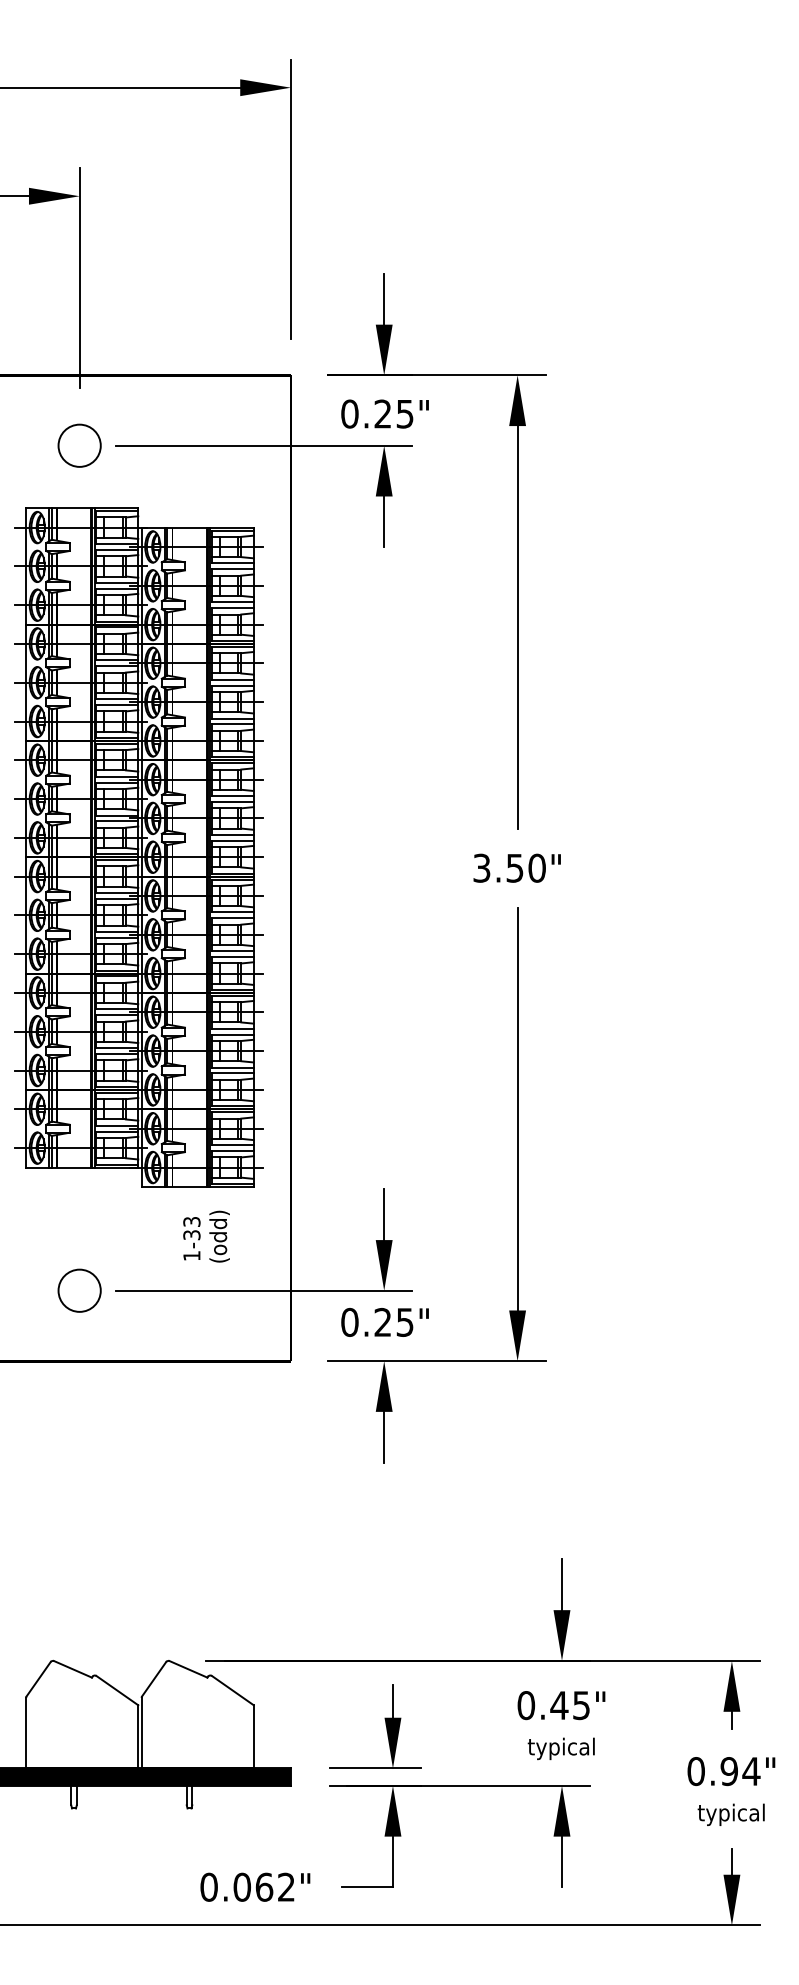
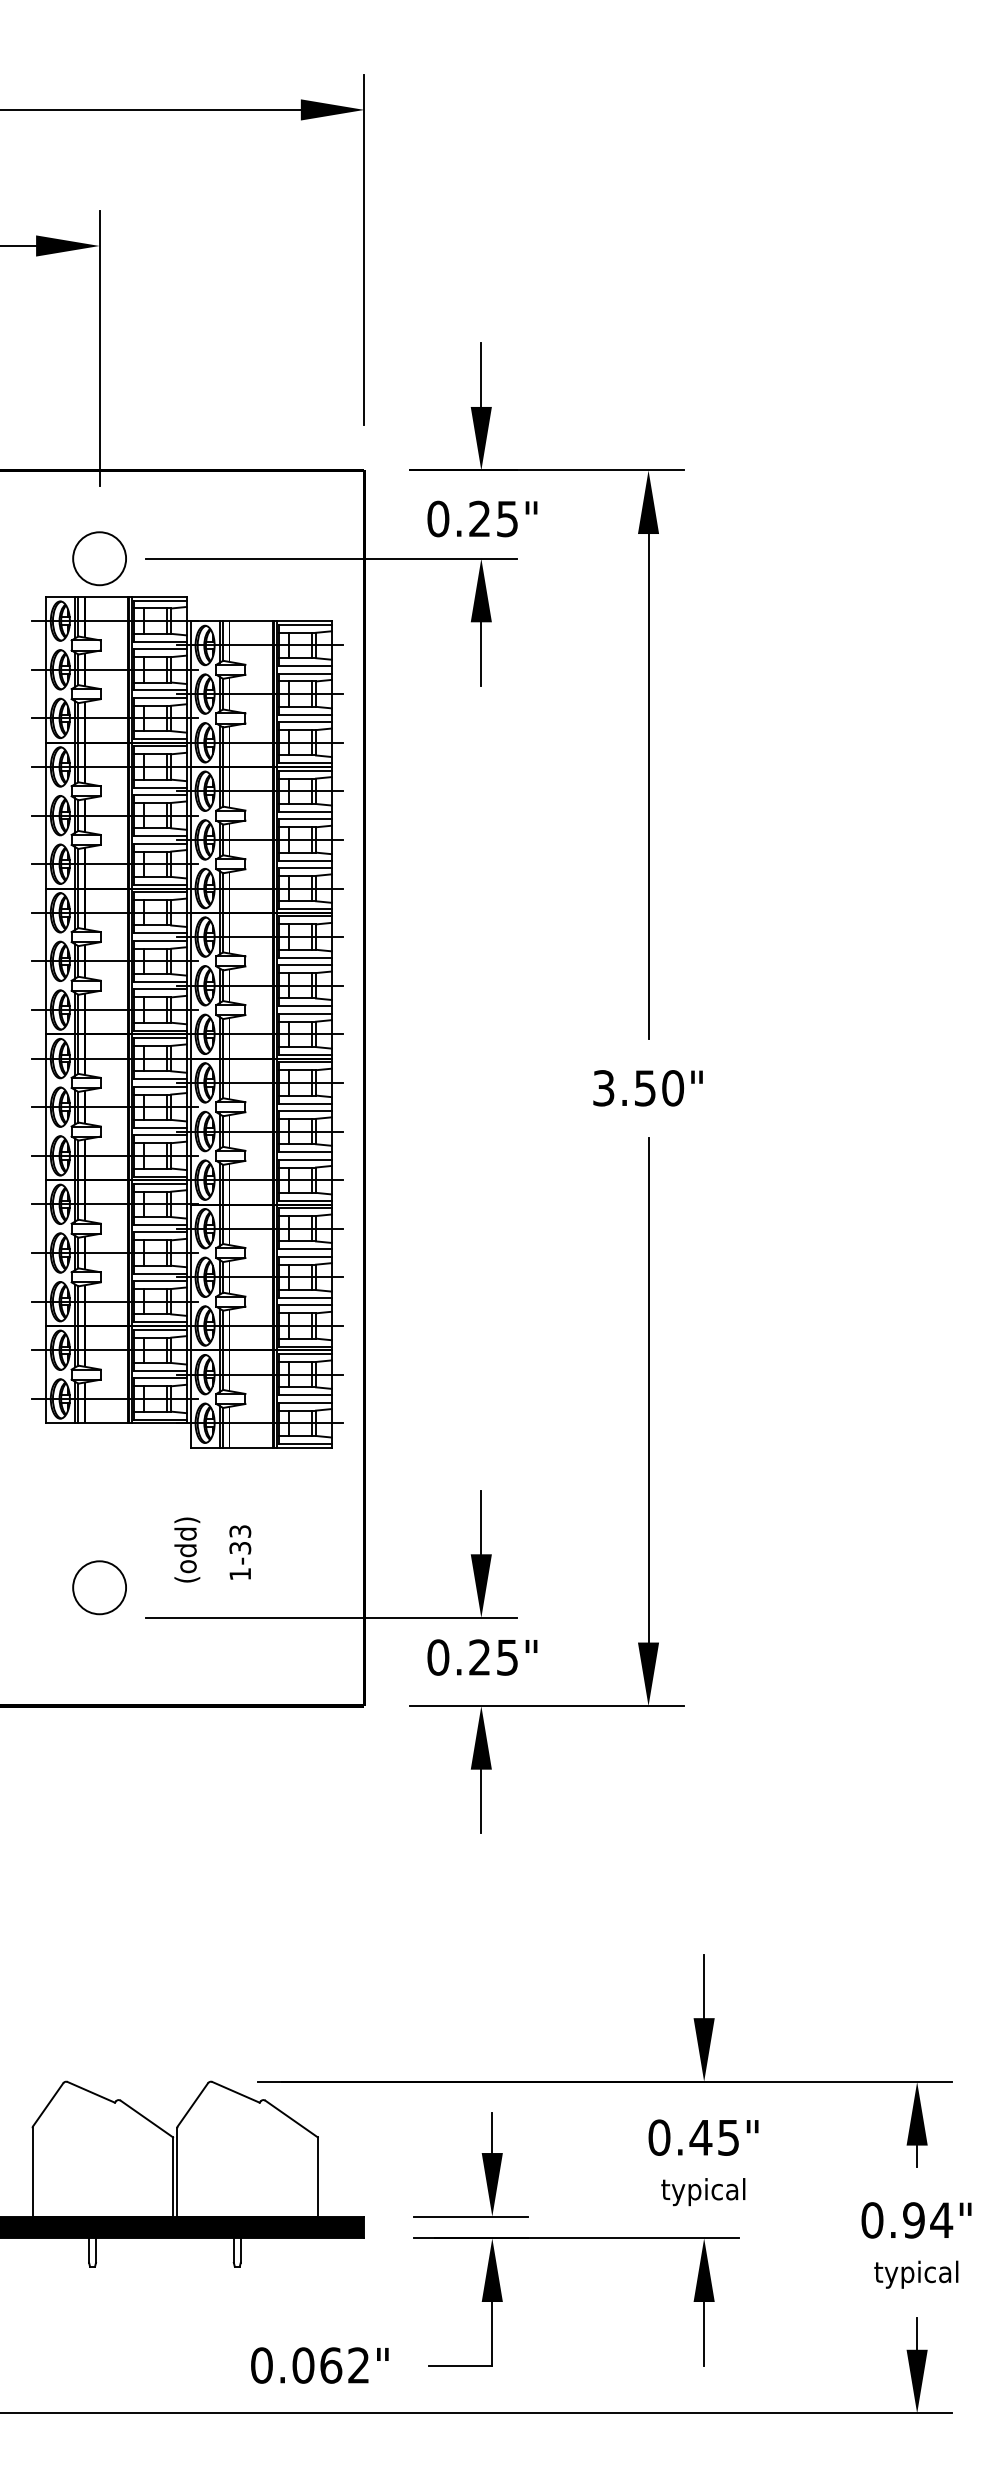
part: (138, 847) -> (187, 1022), moved
text: (219, 1236) -> (187, 1549), moved
circle: (79, 1290) -> (99, 1587), moved

